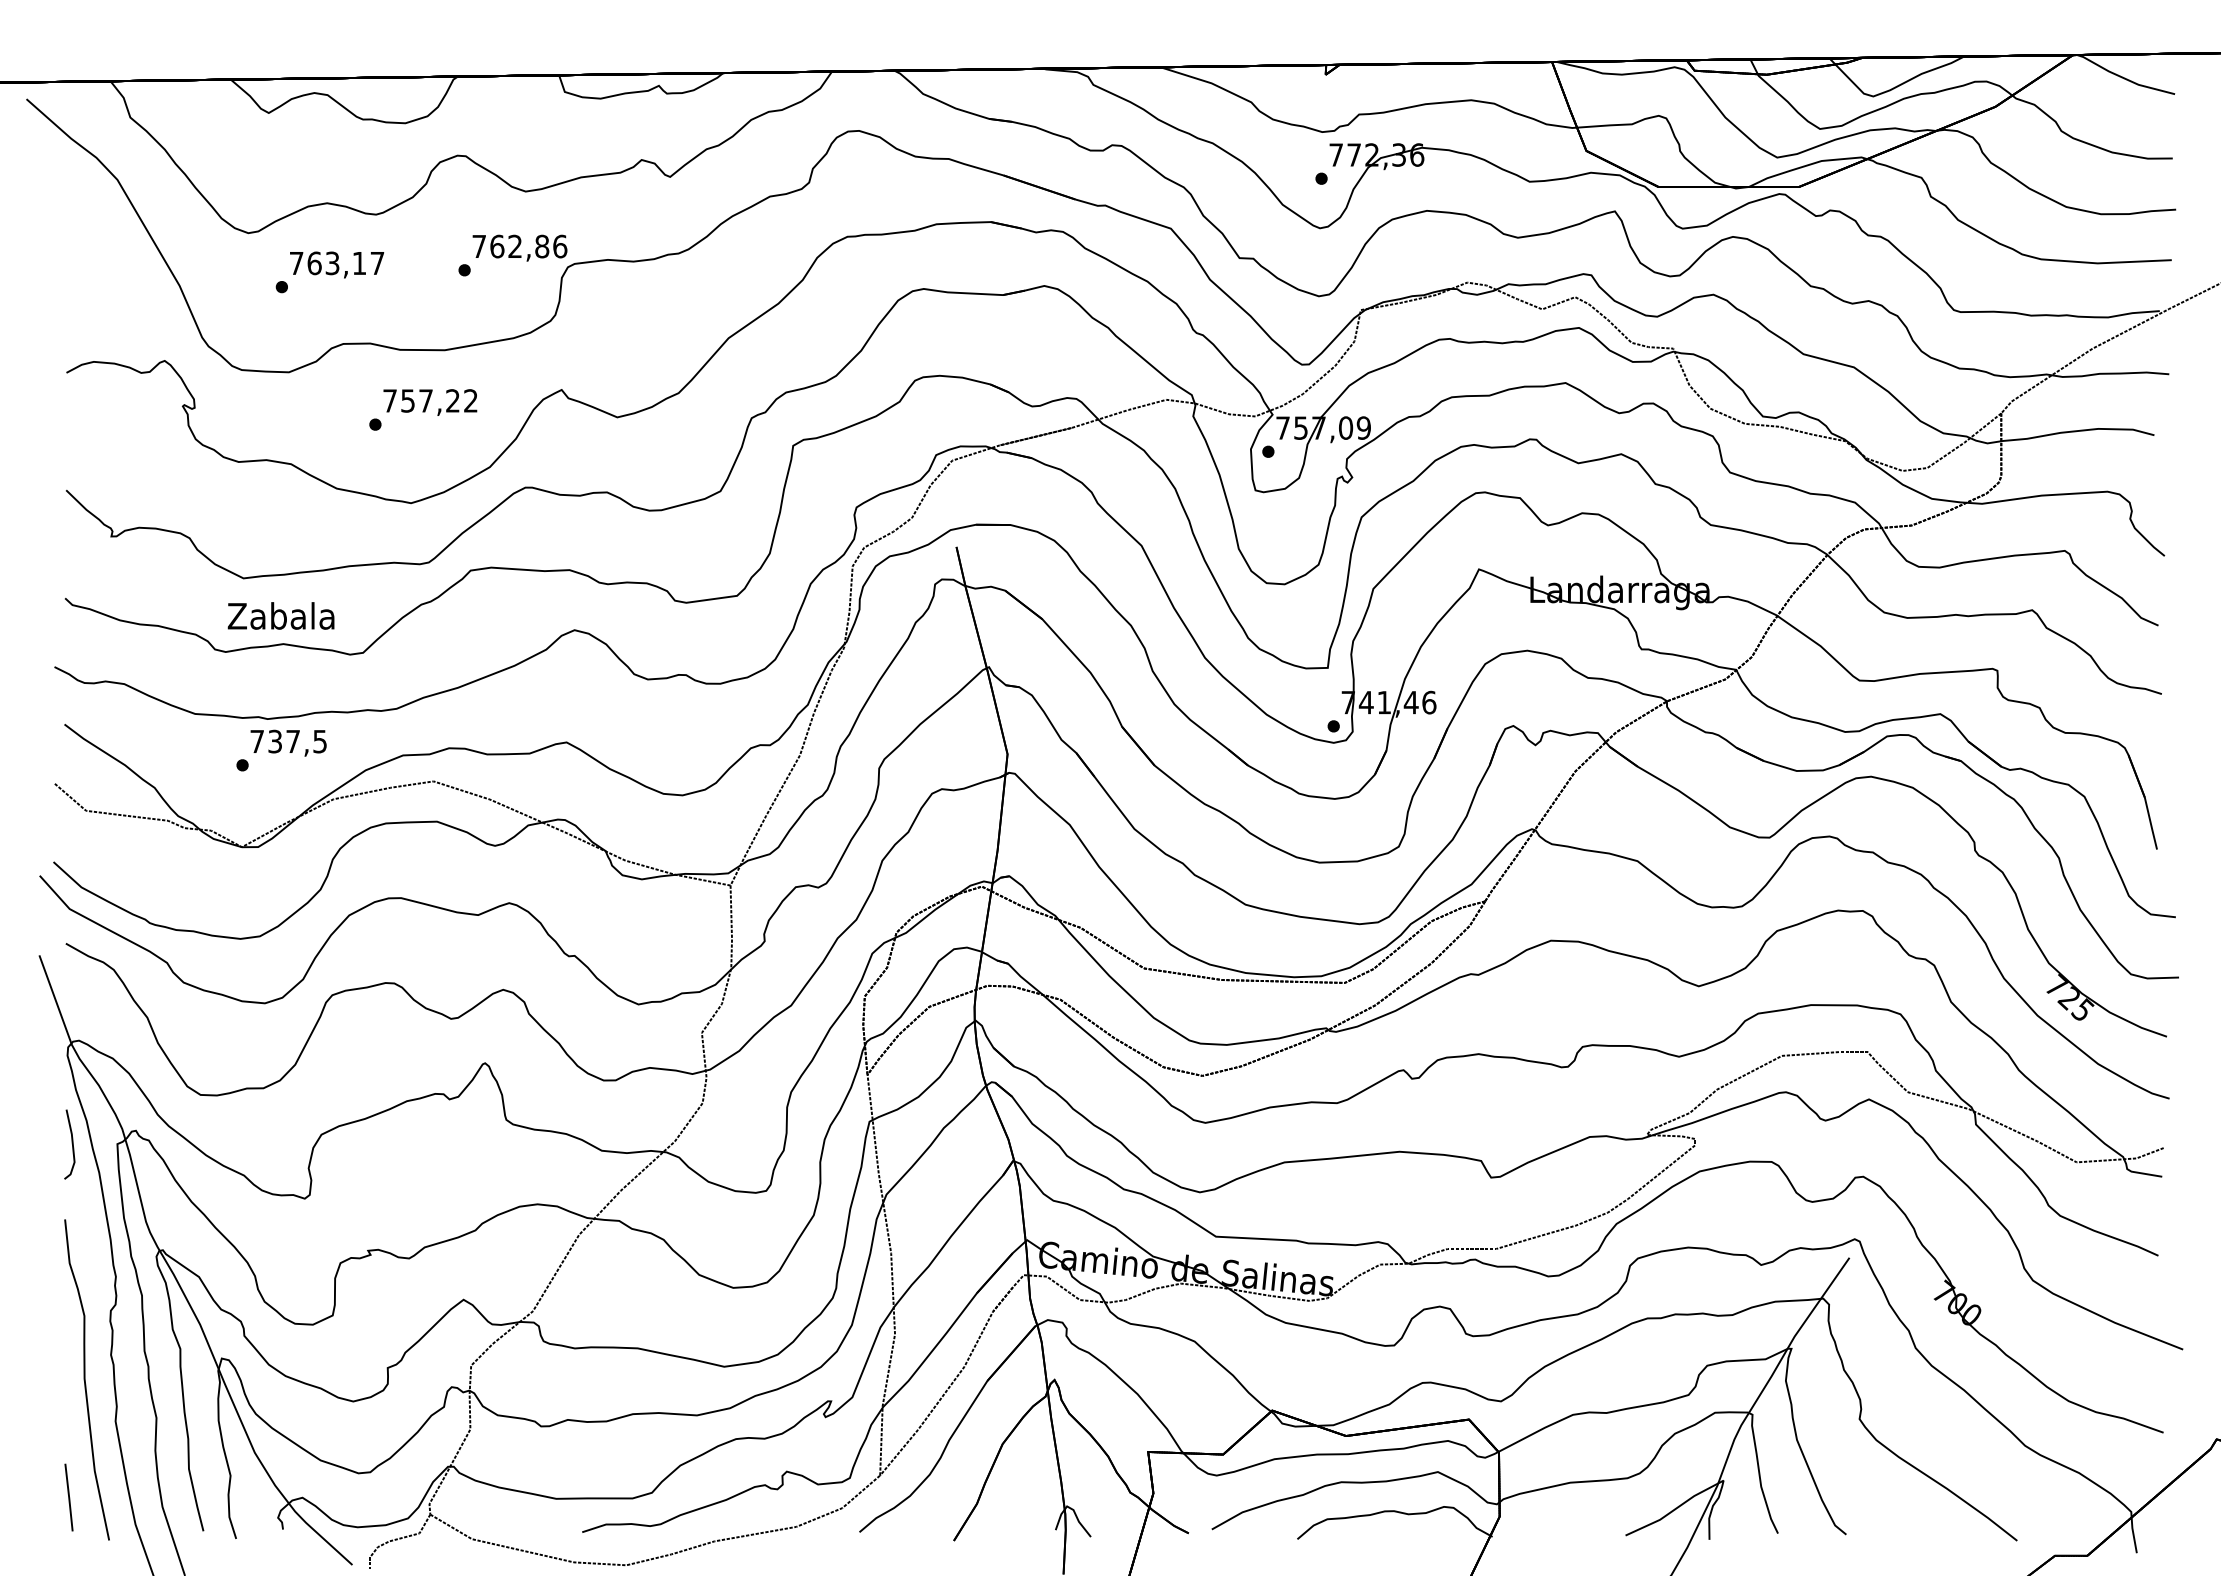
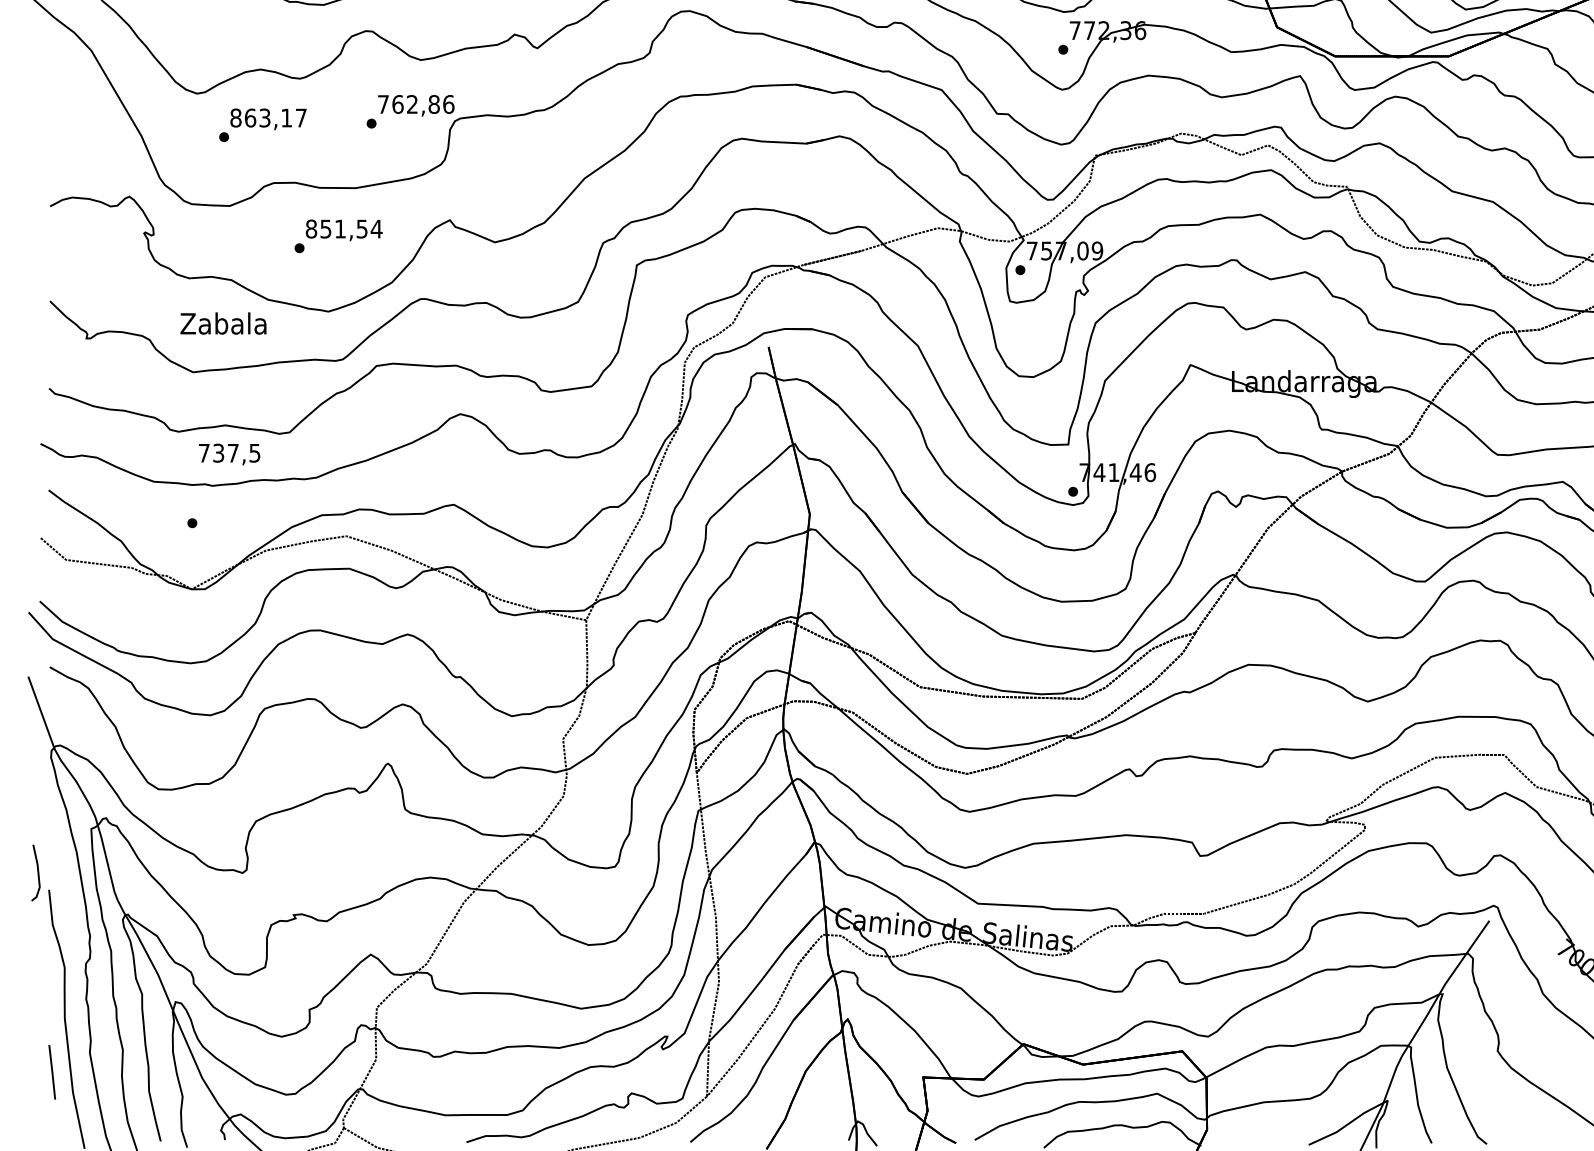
text: (296, 263) -> (235, 118), 763,17 -> 863,17
text: (430, 400) -> (344, 228), 757,22 -> 851,54
text: (280, 615) -> (222, 323), moved
text: (288, 742) -> (229, 453), moved
line: (71, 1143) -> (37, 872), moved
line: (68, 1497) -> (51, 1072), moved

